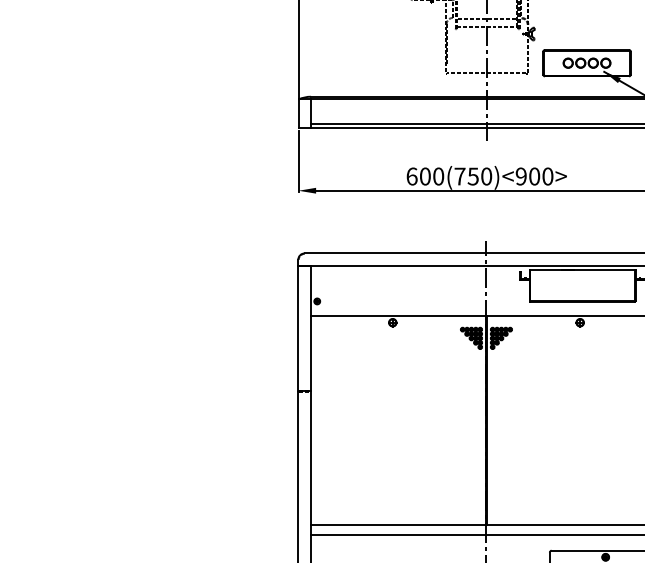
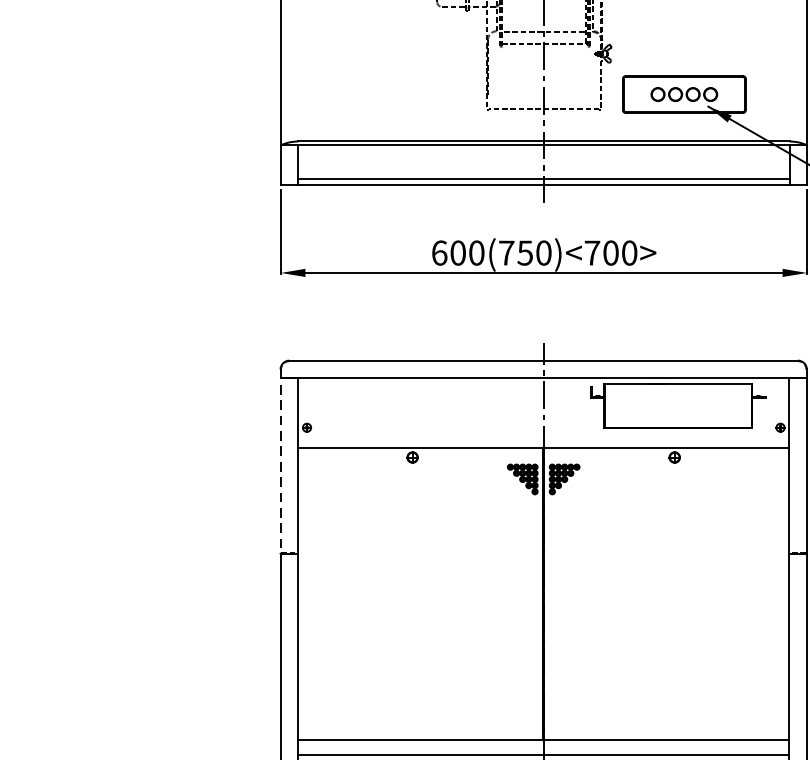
text: (520, 176) -> (591, 253), 600(750)<900> -> 600(750)<700>
line: (298, 325) -> (280, 461), solid -> dashed

